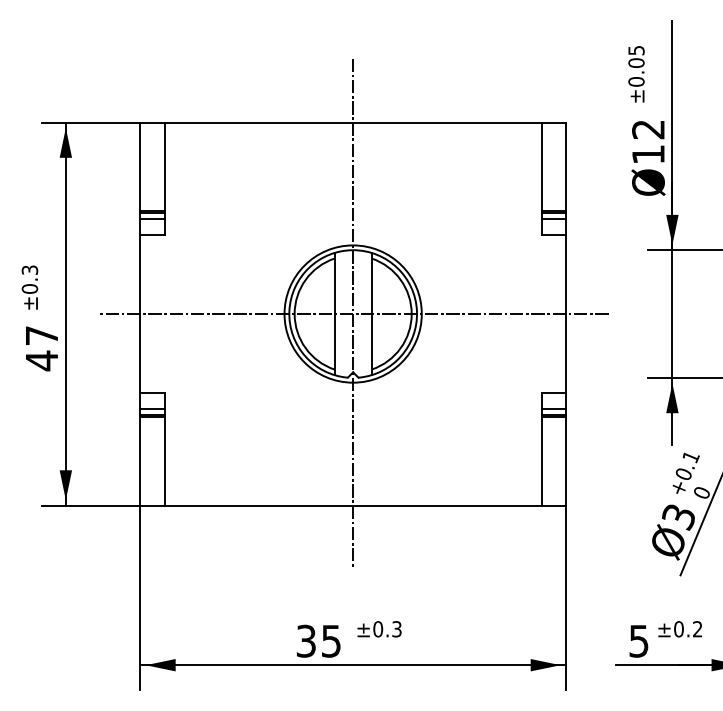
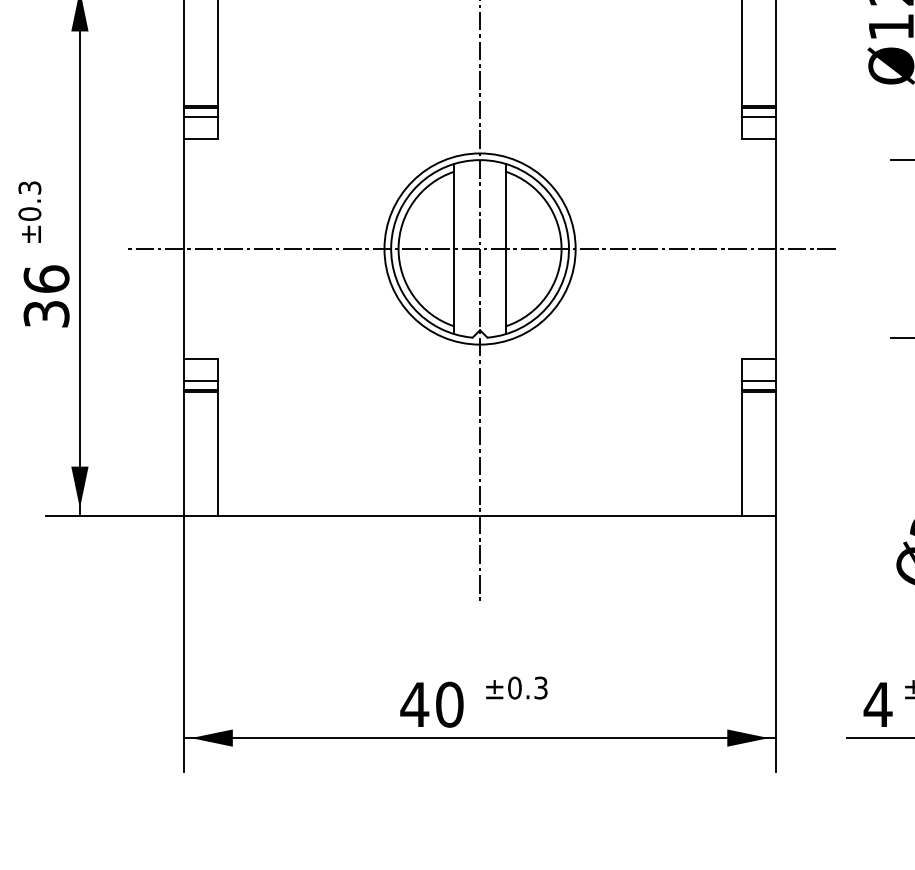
text: (41, 348) -> (45, 297), 47 -> 36
text: (318, 640) -> (431, 703), 35 -> 40
text: (638, 641) -> (877, 705), 5 -> 4

